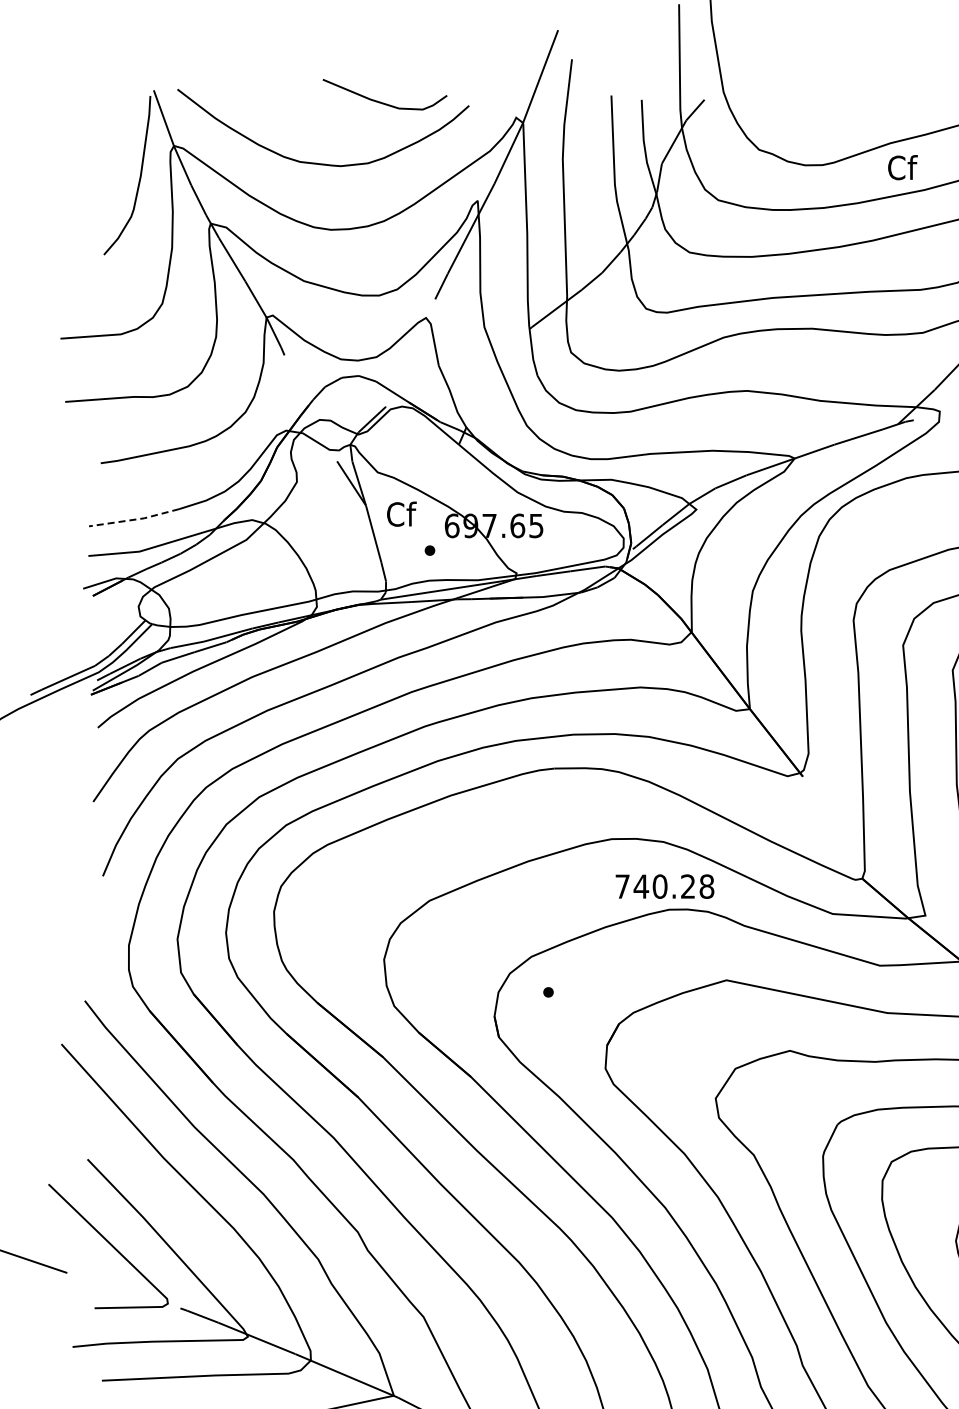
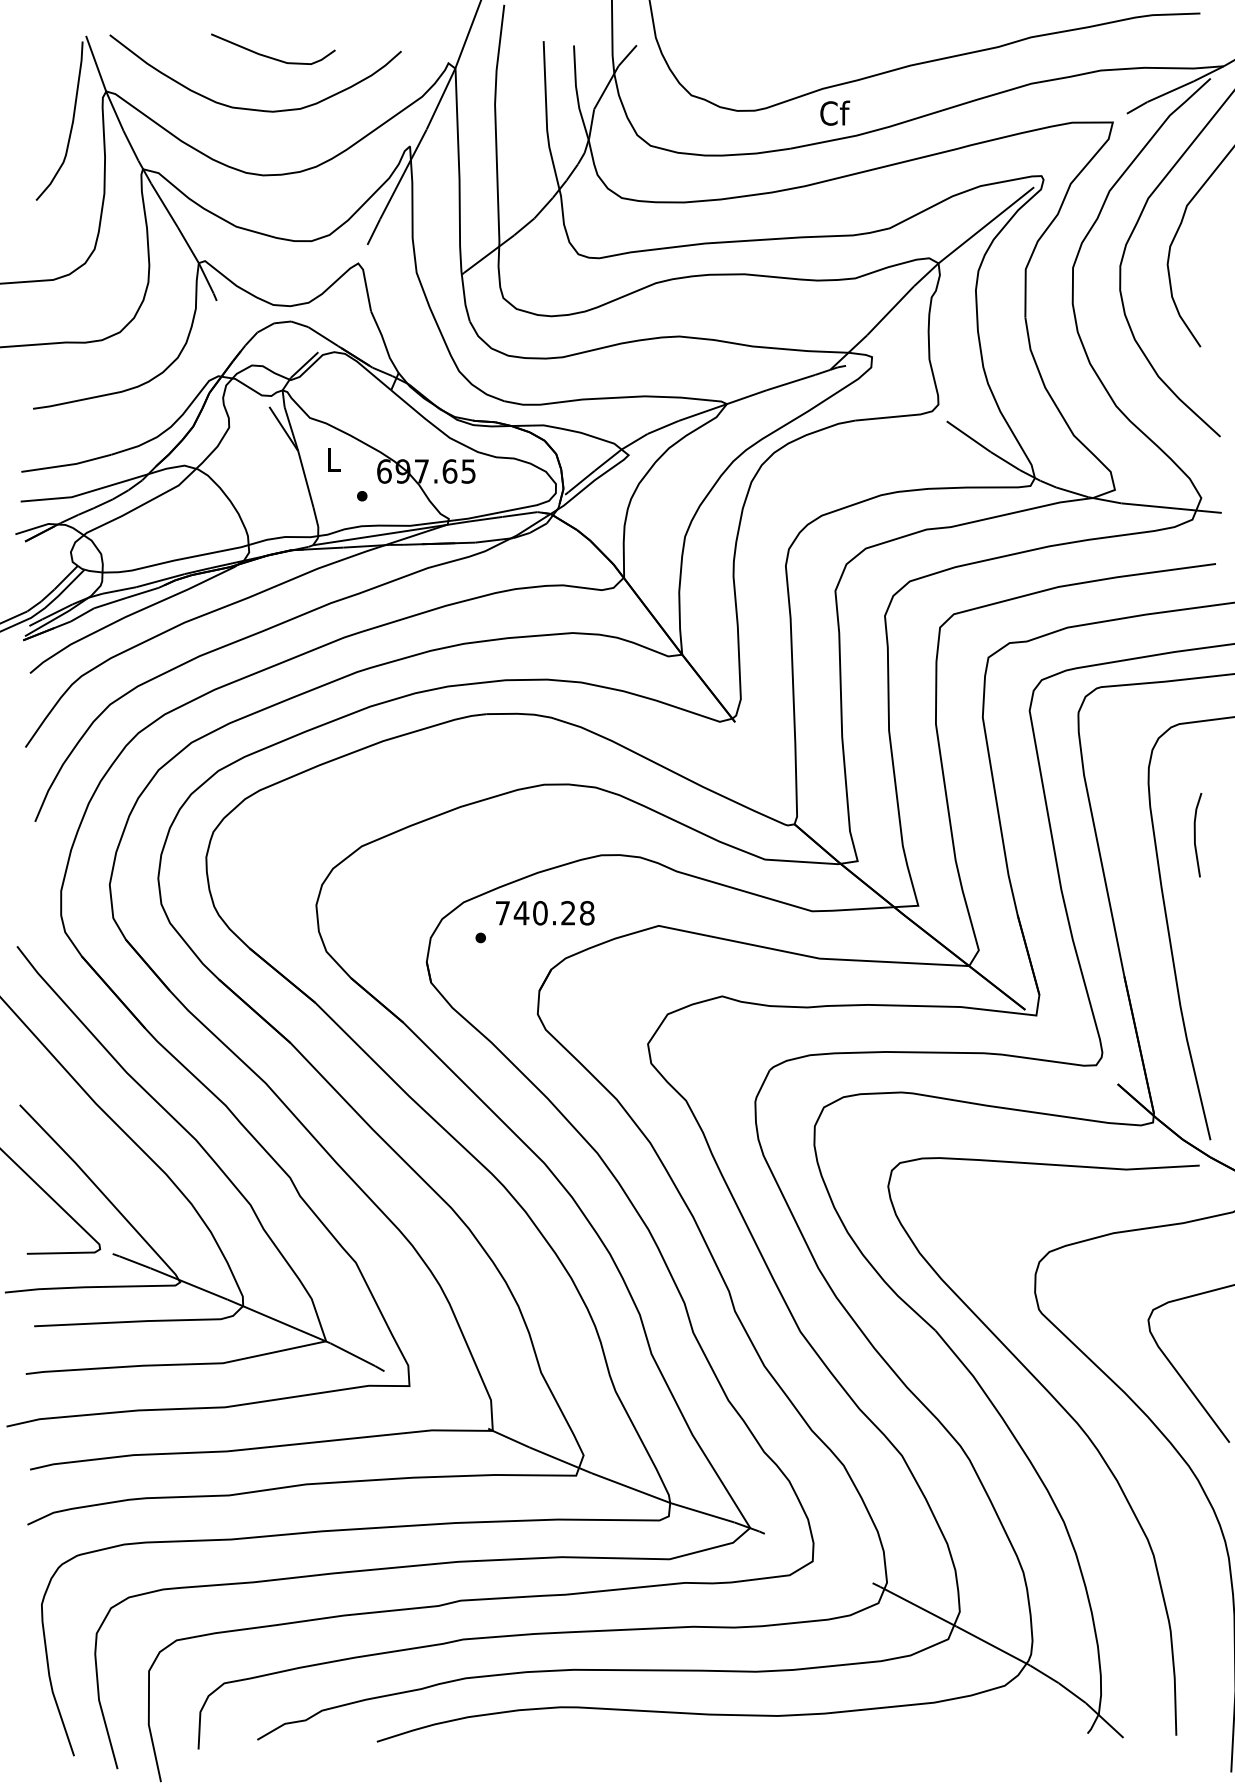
curve: (382, 101) -> (270, 56), moved
text: (401, 513) -> (333, 459), Cf -> L
line: (135, 519) -> (67, 465), dashed -> solid
text: (665, 886) -> (545, 913), moved

